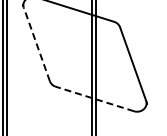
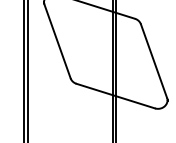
line: (36, 43) -> (57, 40), dashed -> solid
line: (94, 98) -> (115, 95), dashed -> solid

